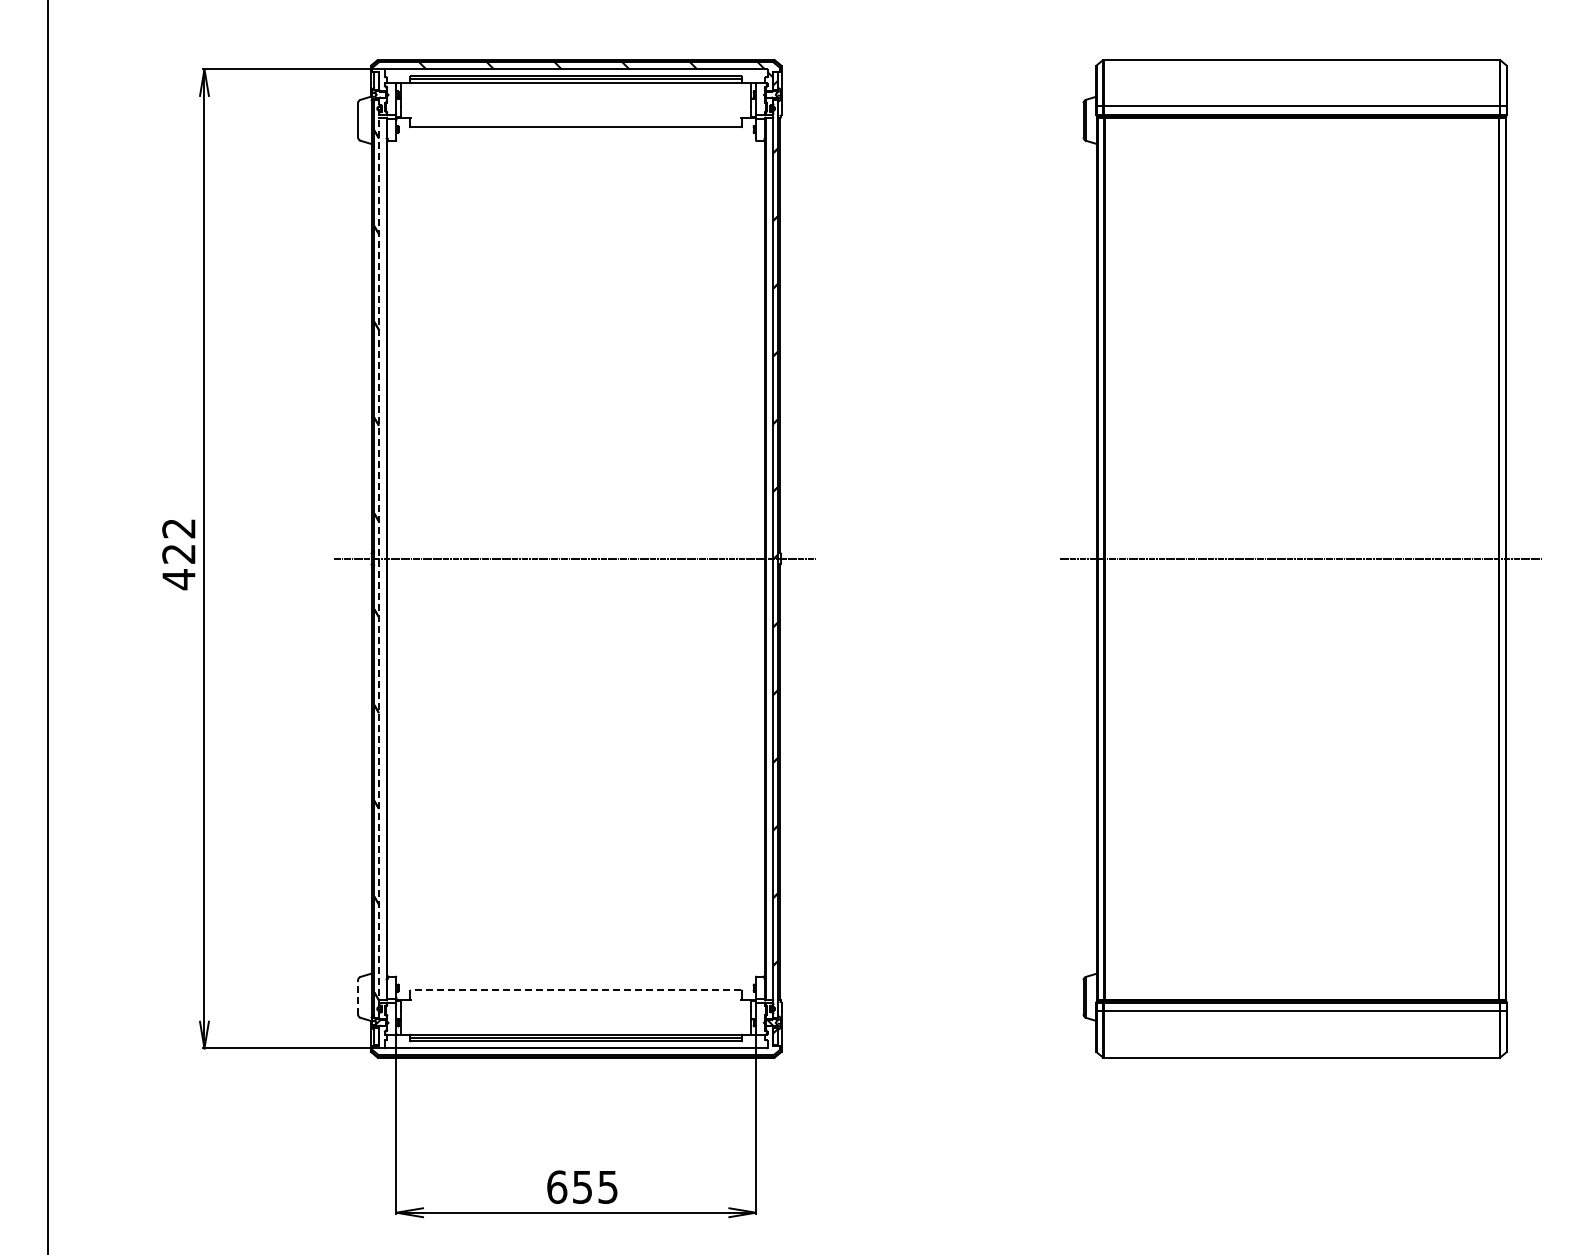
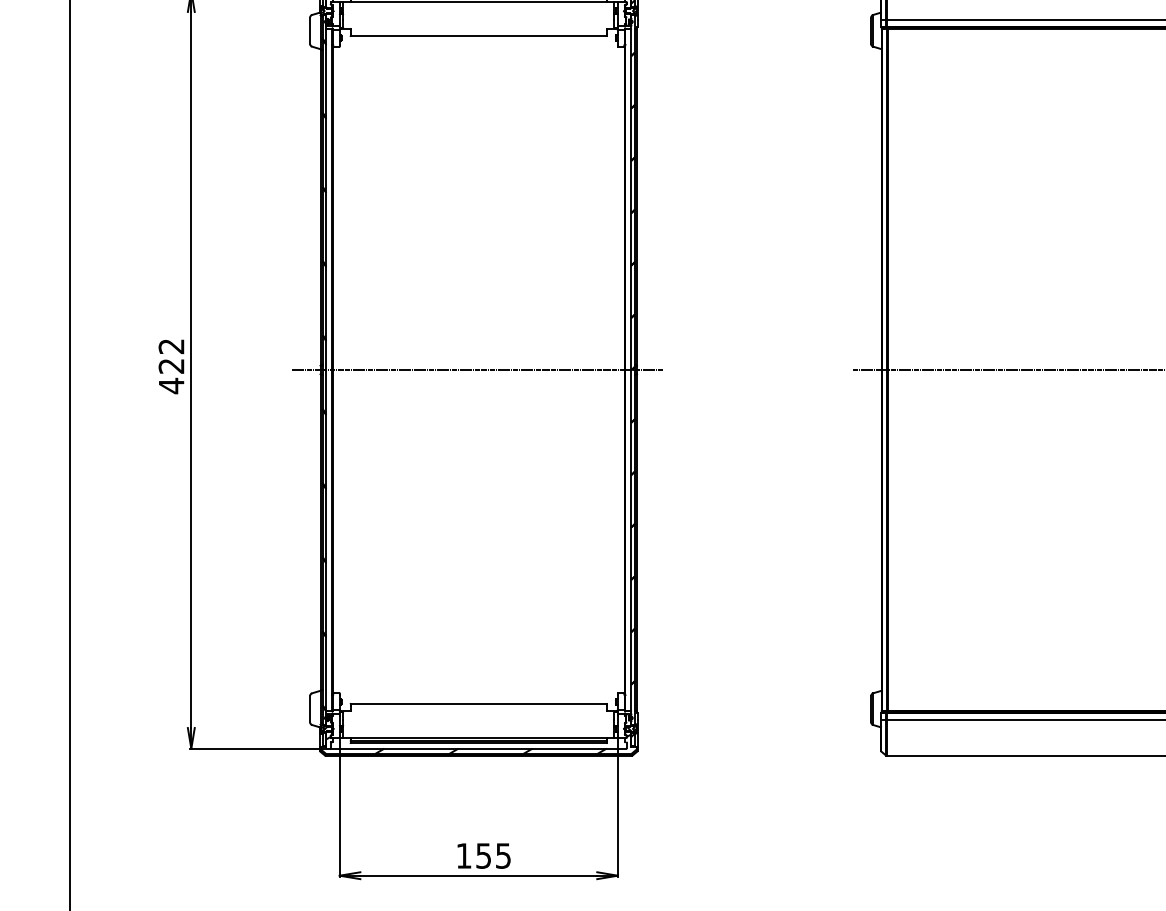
line: (378, 558) -> (325, 369), dashed -> solid
line: (575, 990) -> (478, 703), dashed -> solid
line: (358, 996) -> (310, 708), dashed -> solid
hatch: (575, 1042) -> (478, 744), added
text: (557, 1186) -> (464, 855), 655 -> 155

